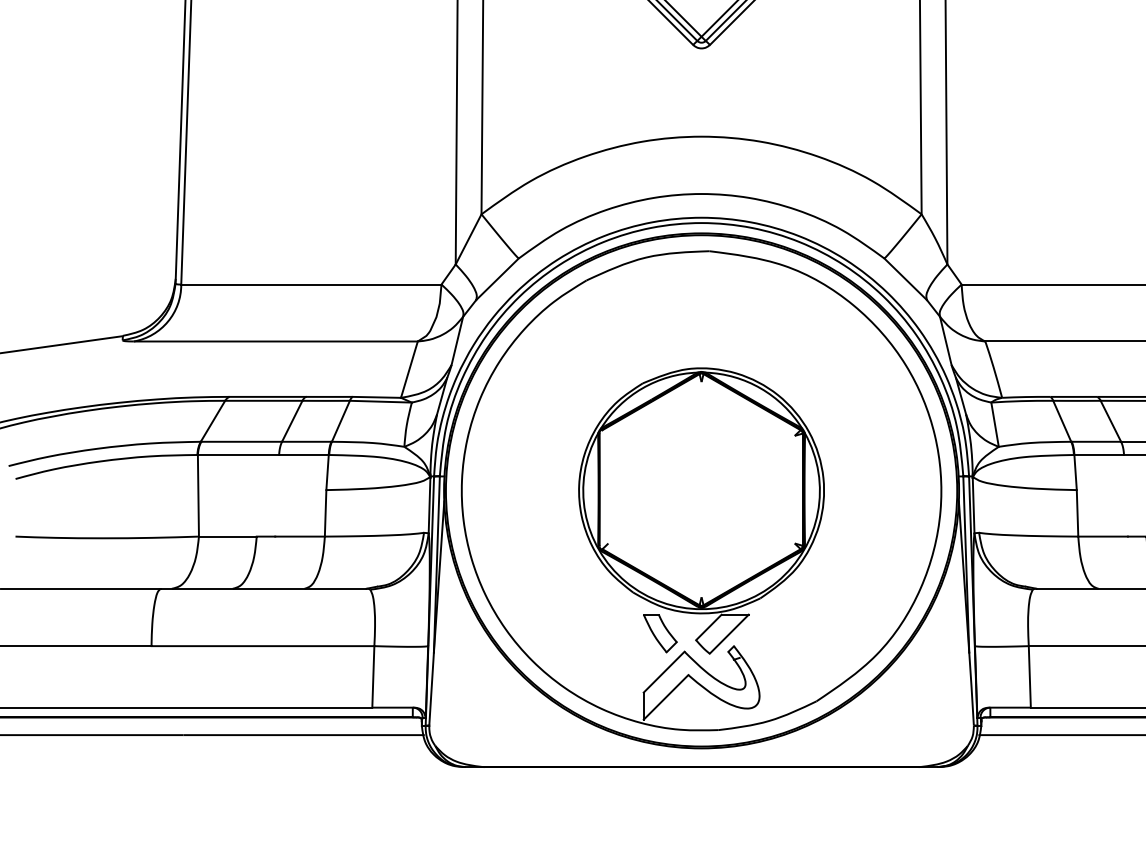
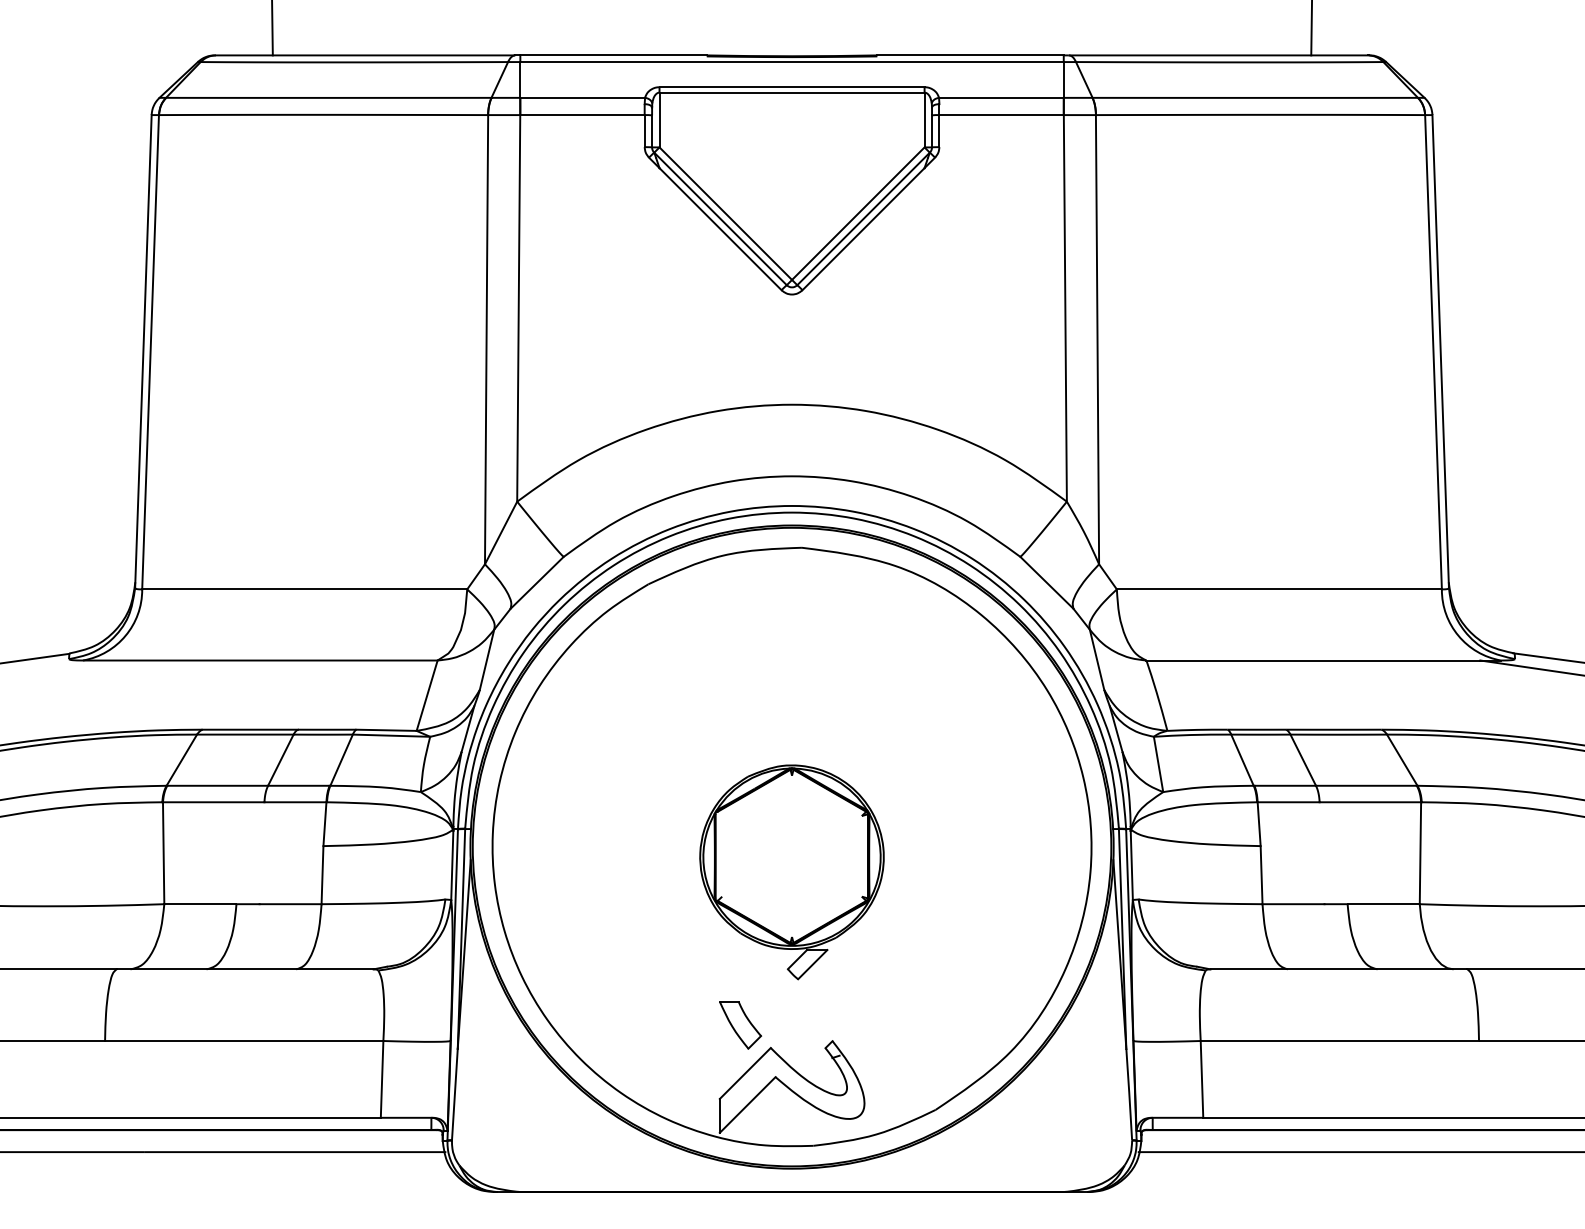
part: (701, 511) -> (791, 872), size x0.6

